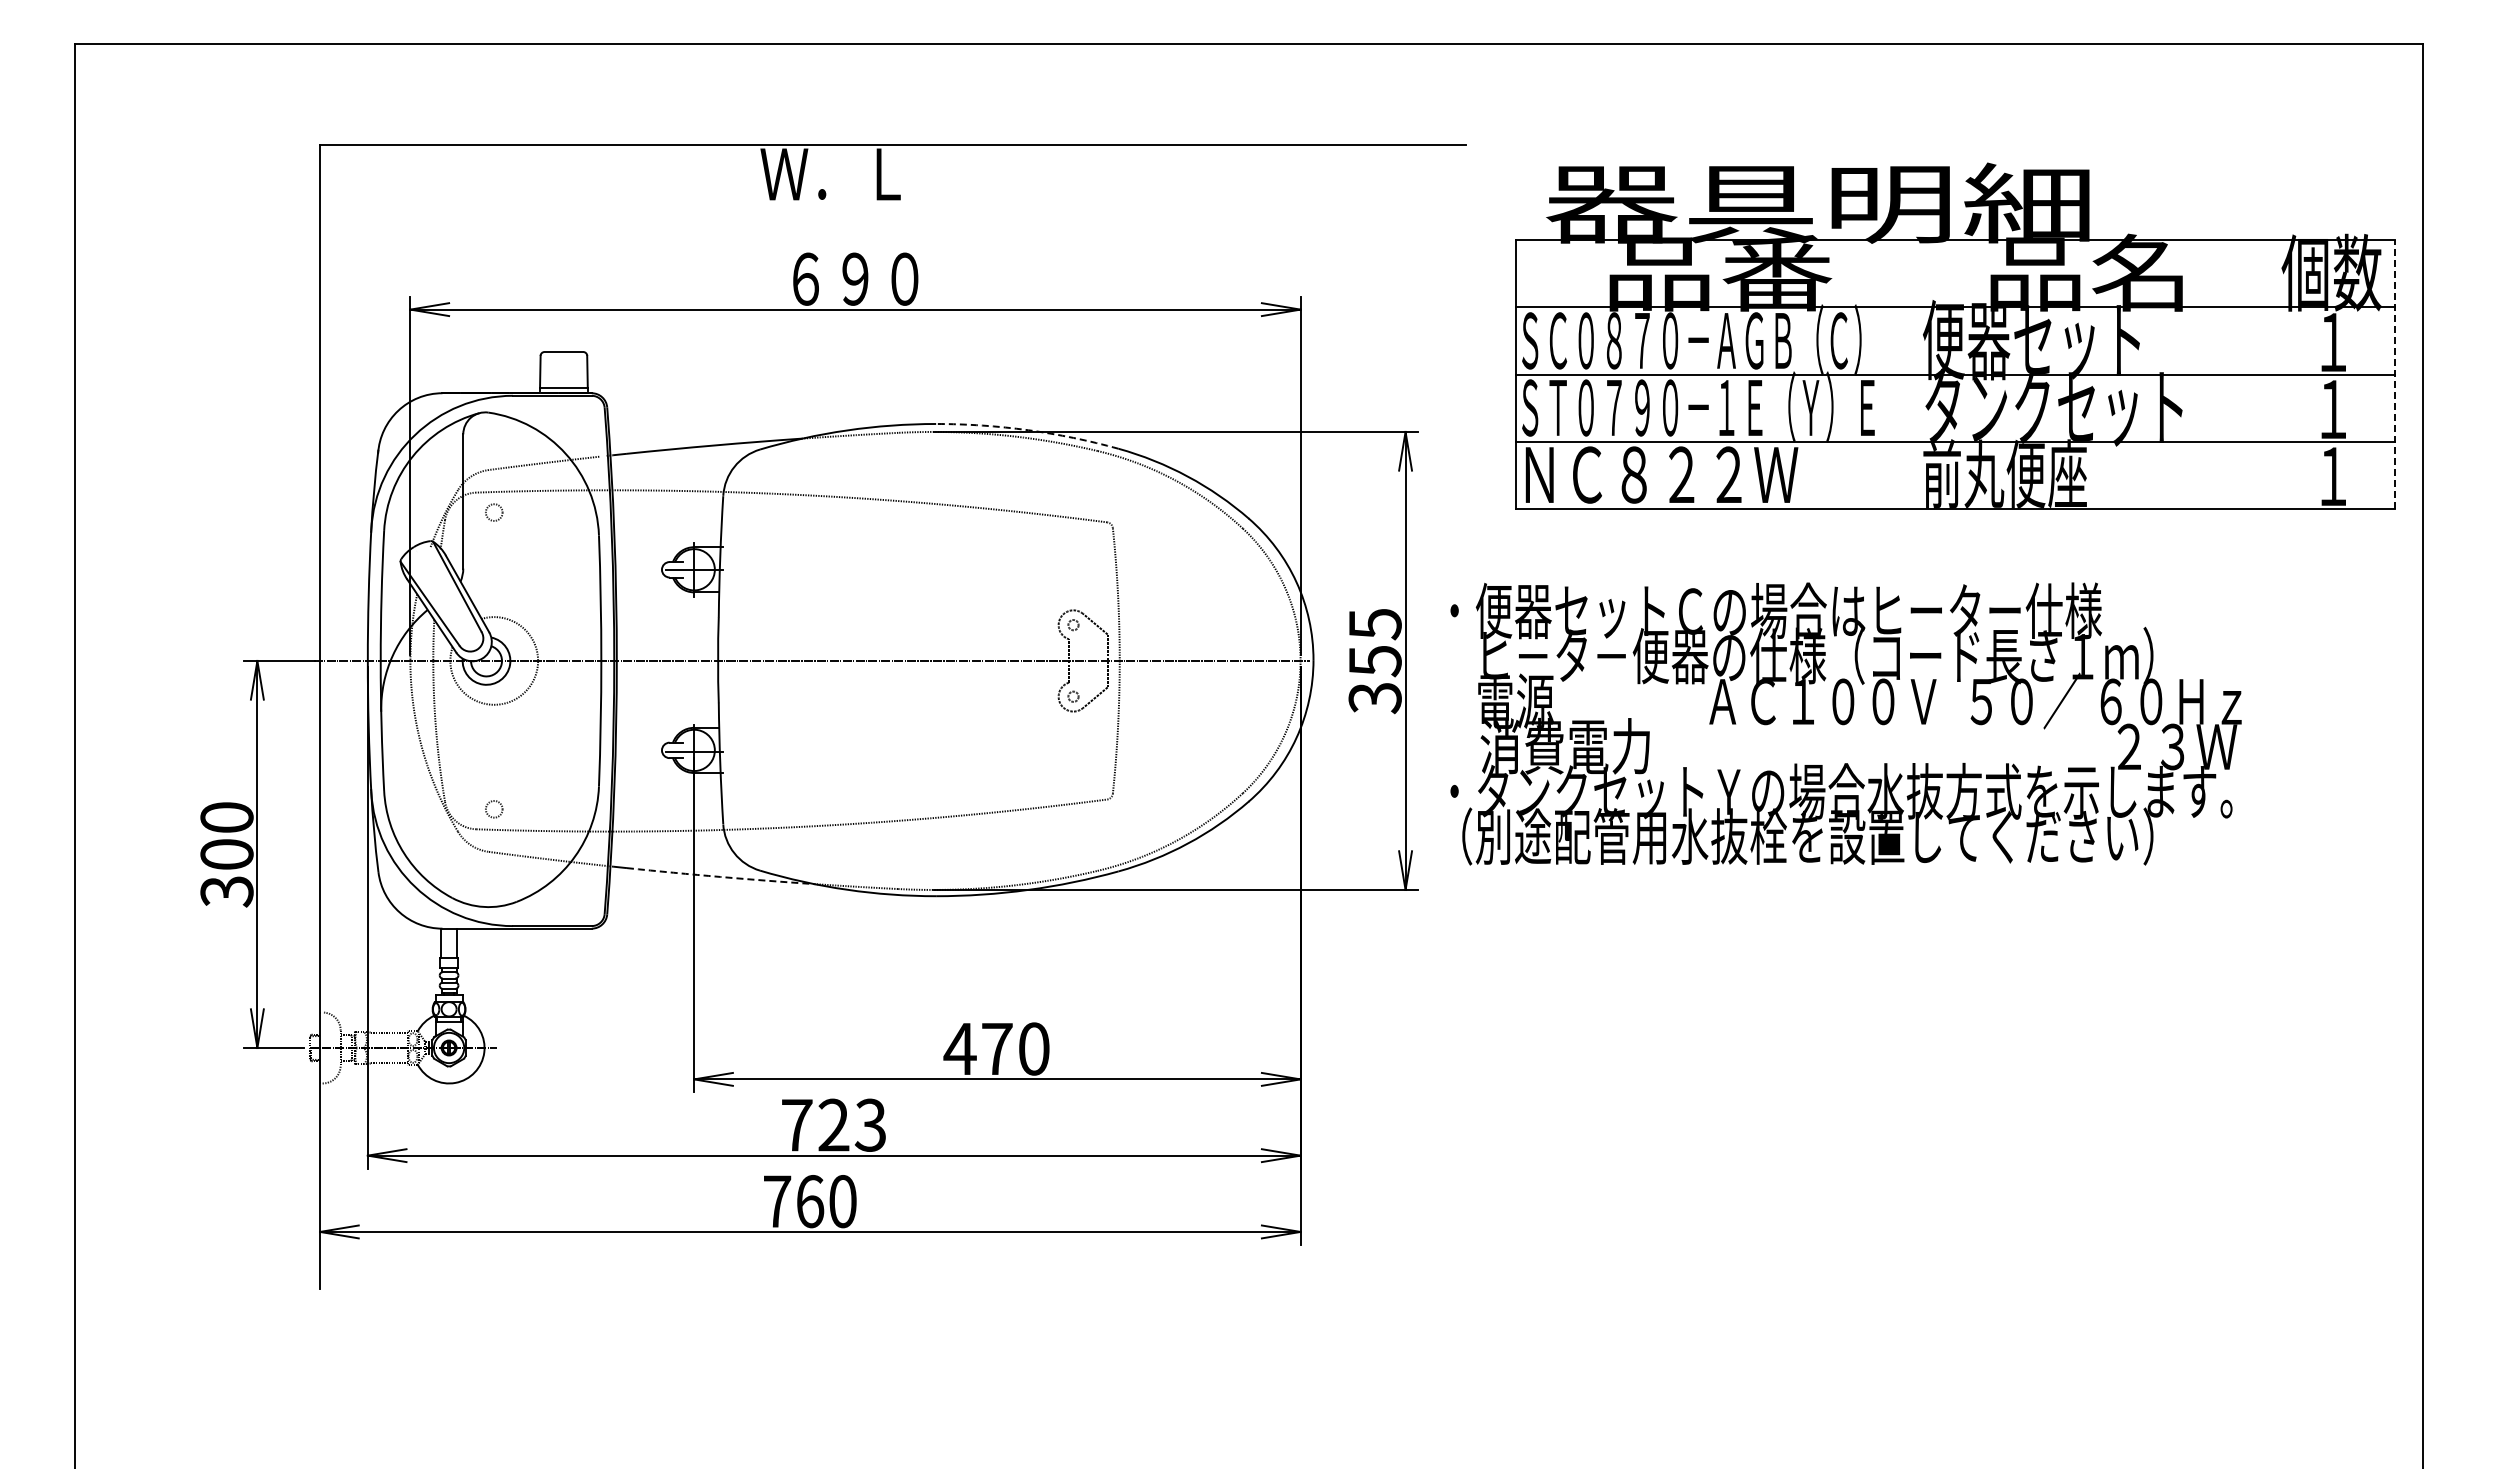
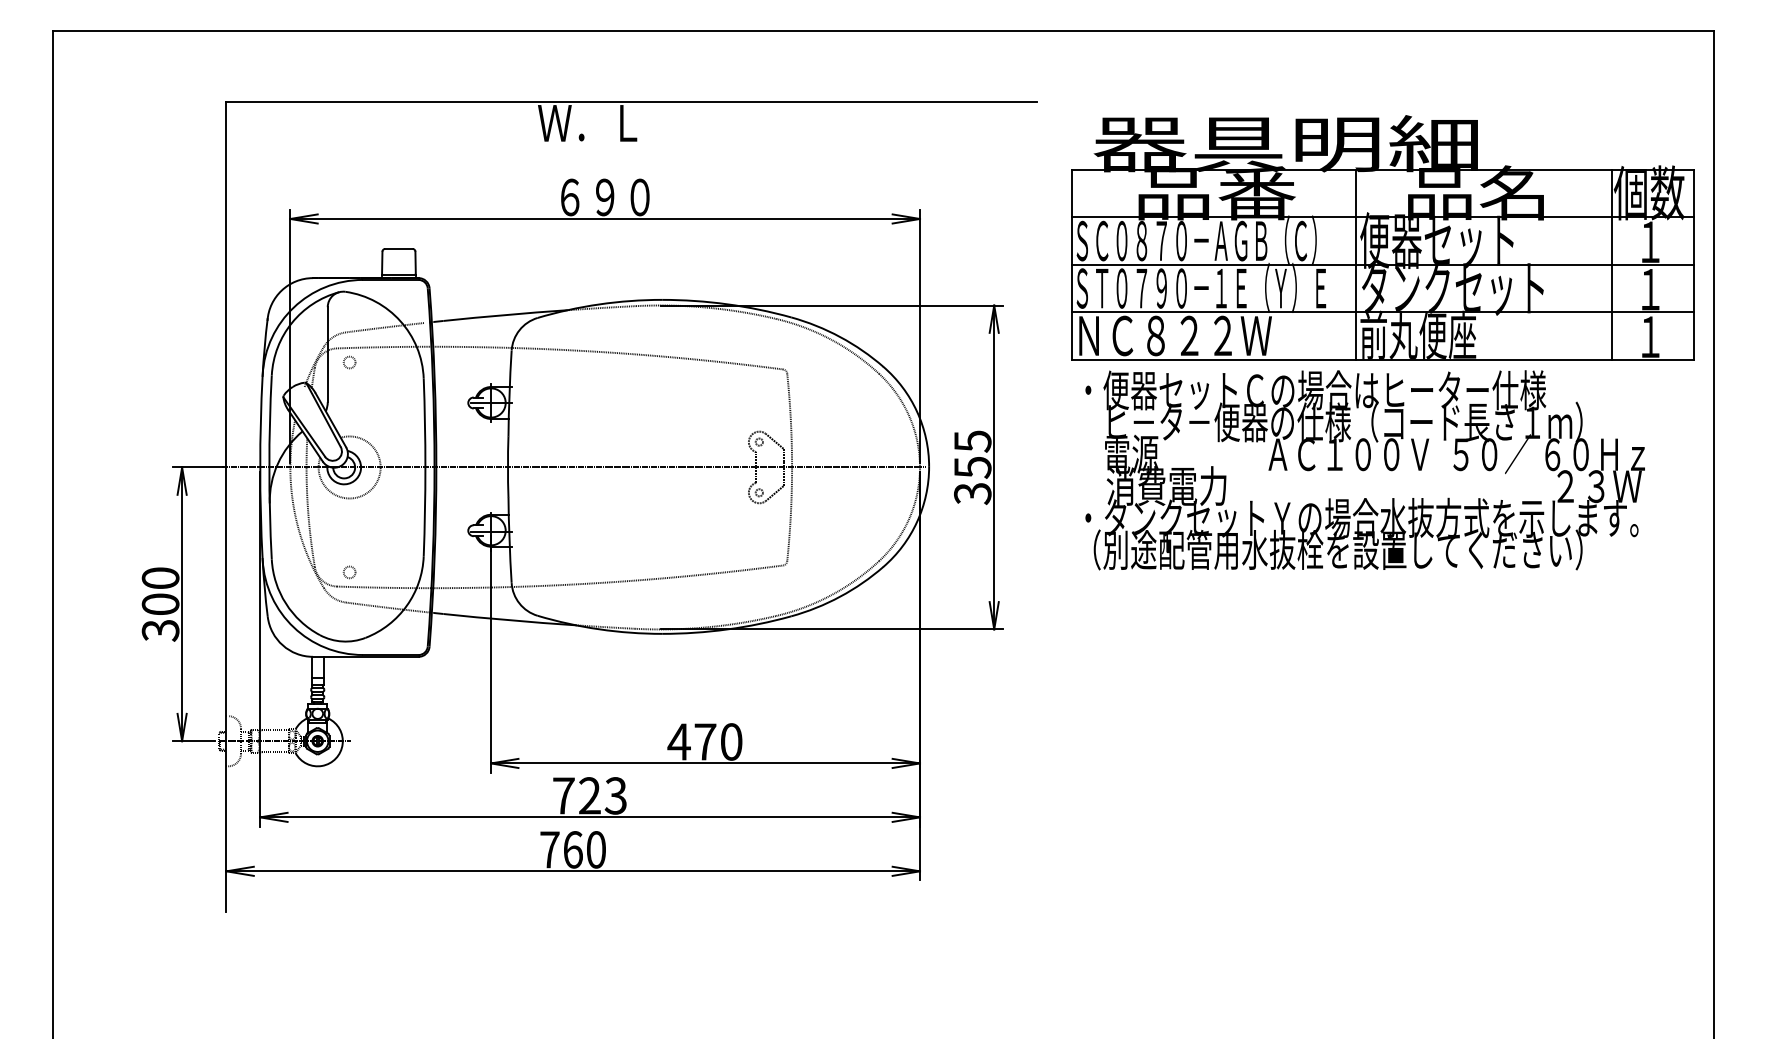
line: (1917, 374) -> (1356, 264), added
line: (2278, 374) -> (1611, 264), added
line: (2394, 374) -> (1693, 264), dashed -> solid
arc: (1028, 430) -> (727, 304), dashed -> solid
text: (1845, 723) -> (1364, 469), moved
arc: (720, 876) -> (509, 619), dashed -> solid

